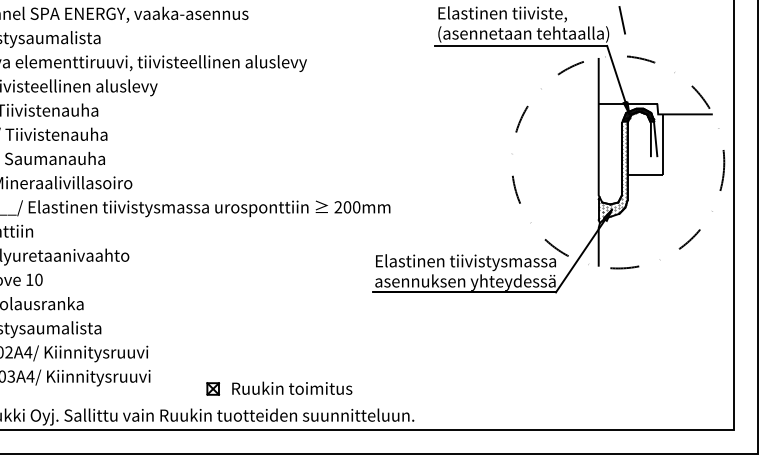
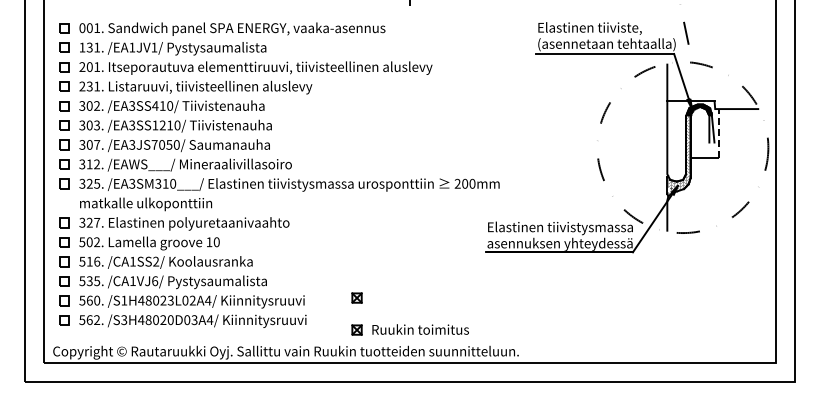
line: (663, 143) -> (719, 132), solid -> dashed
part: (212, 348) -> (356, 297), added

